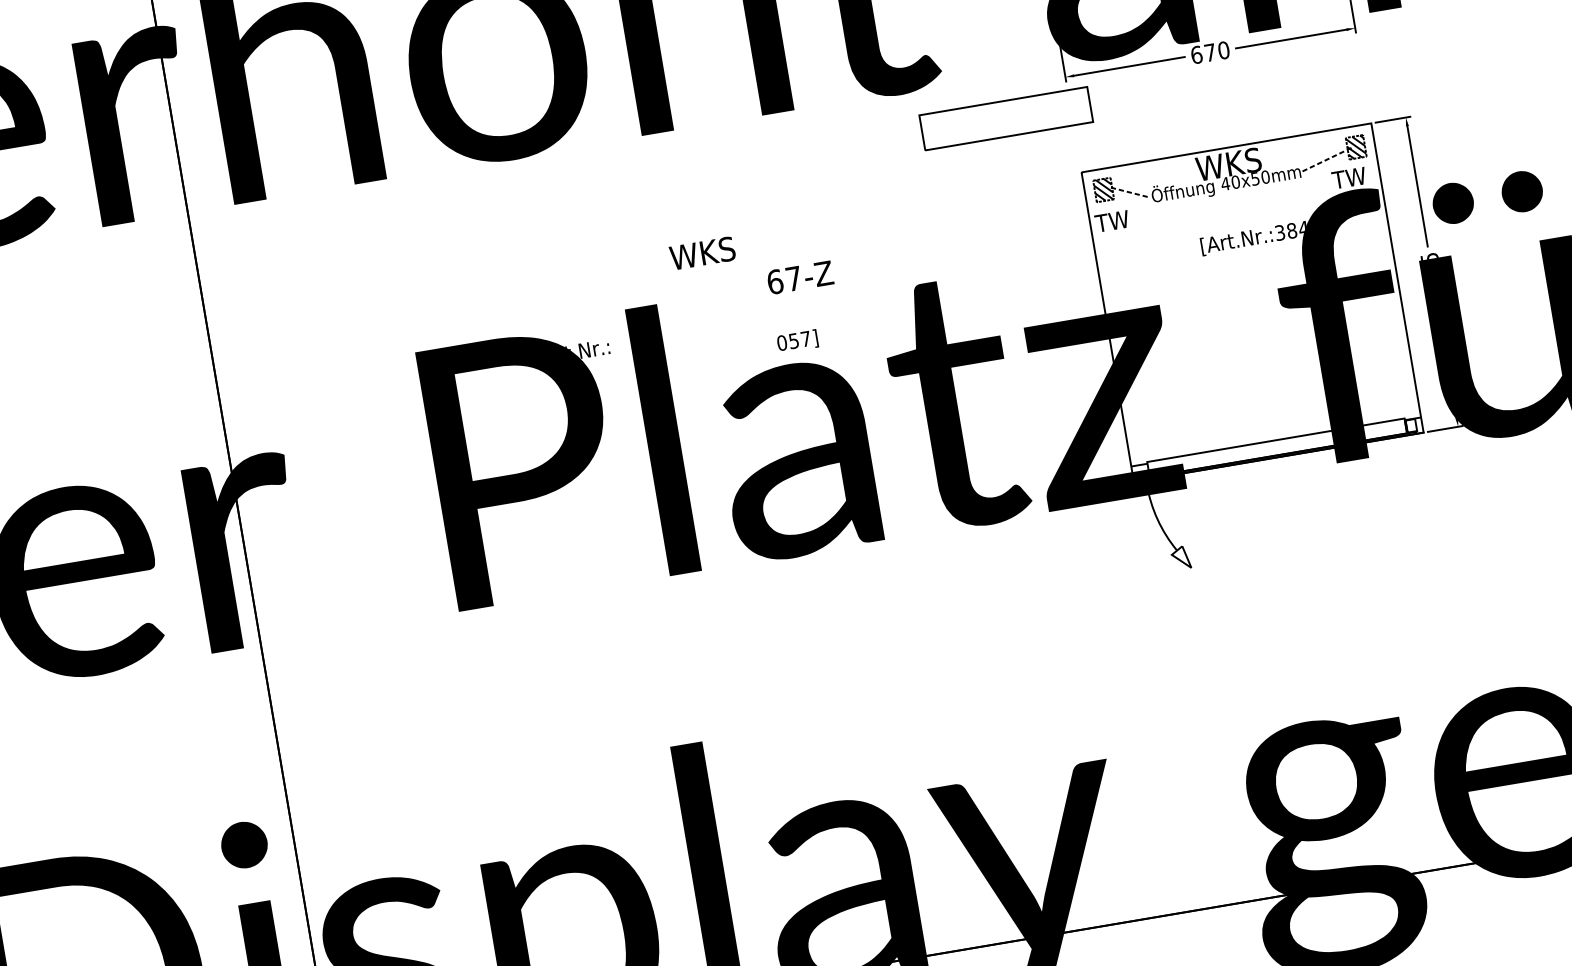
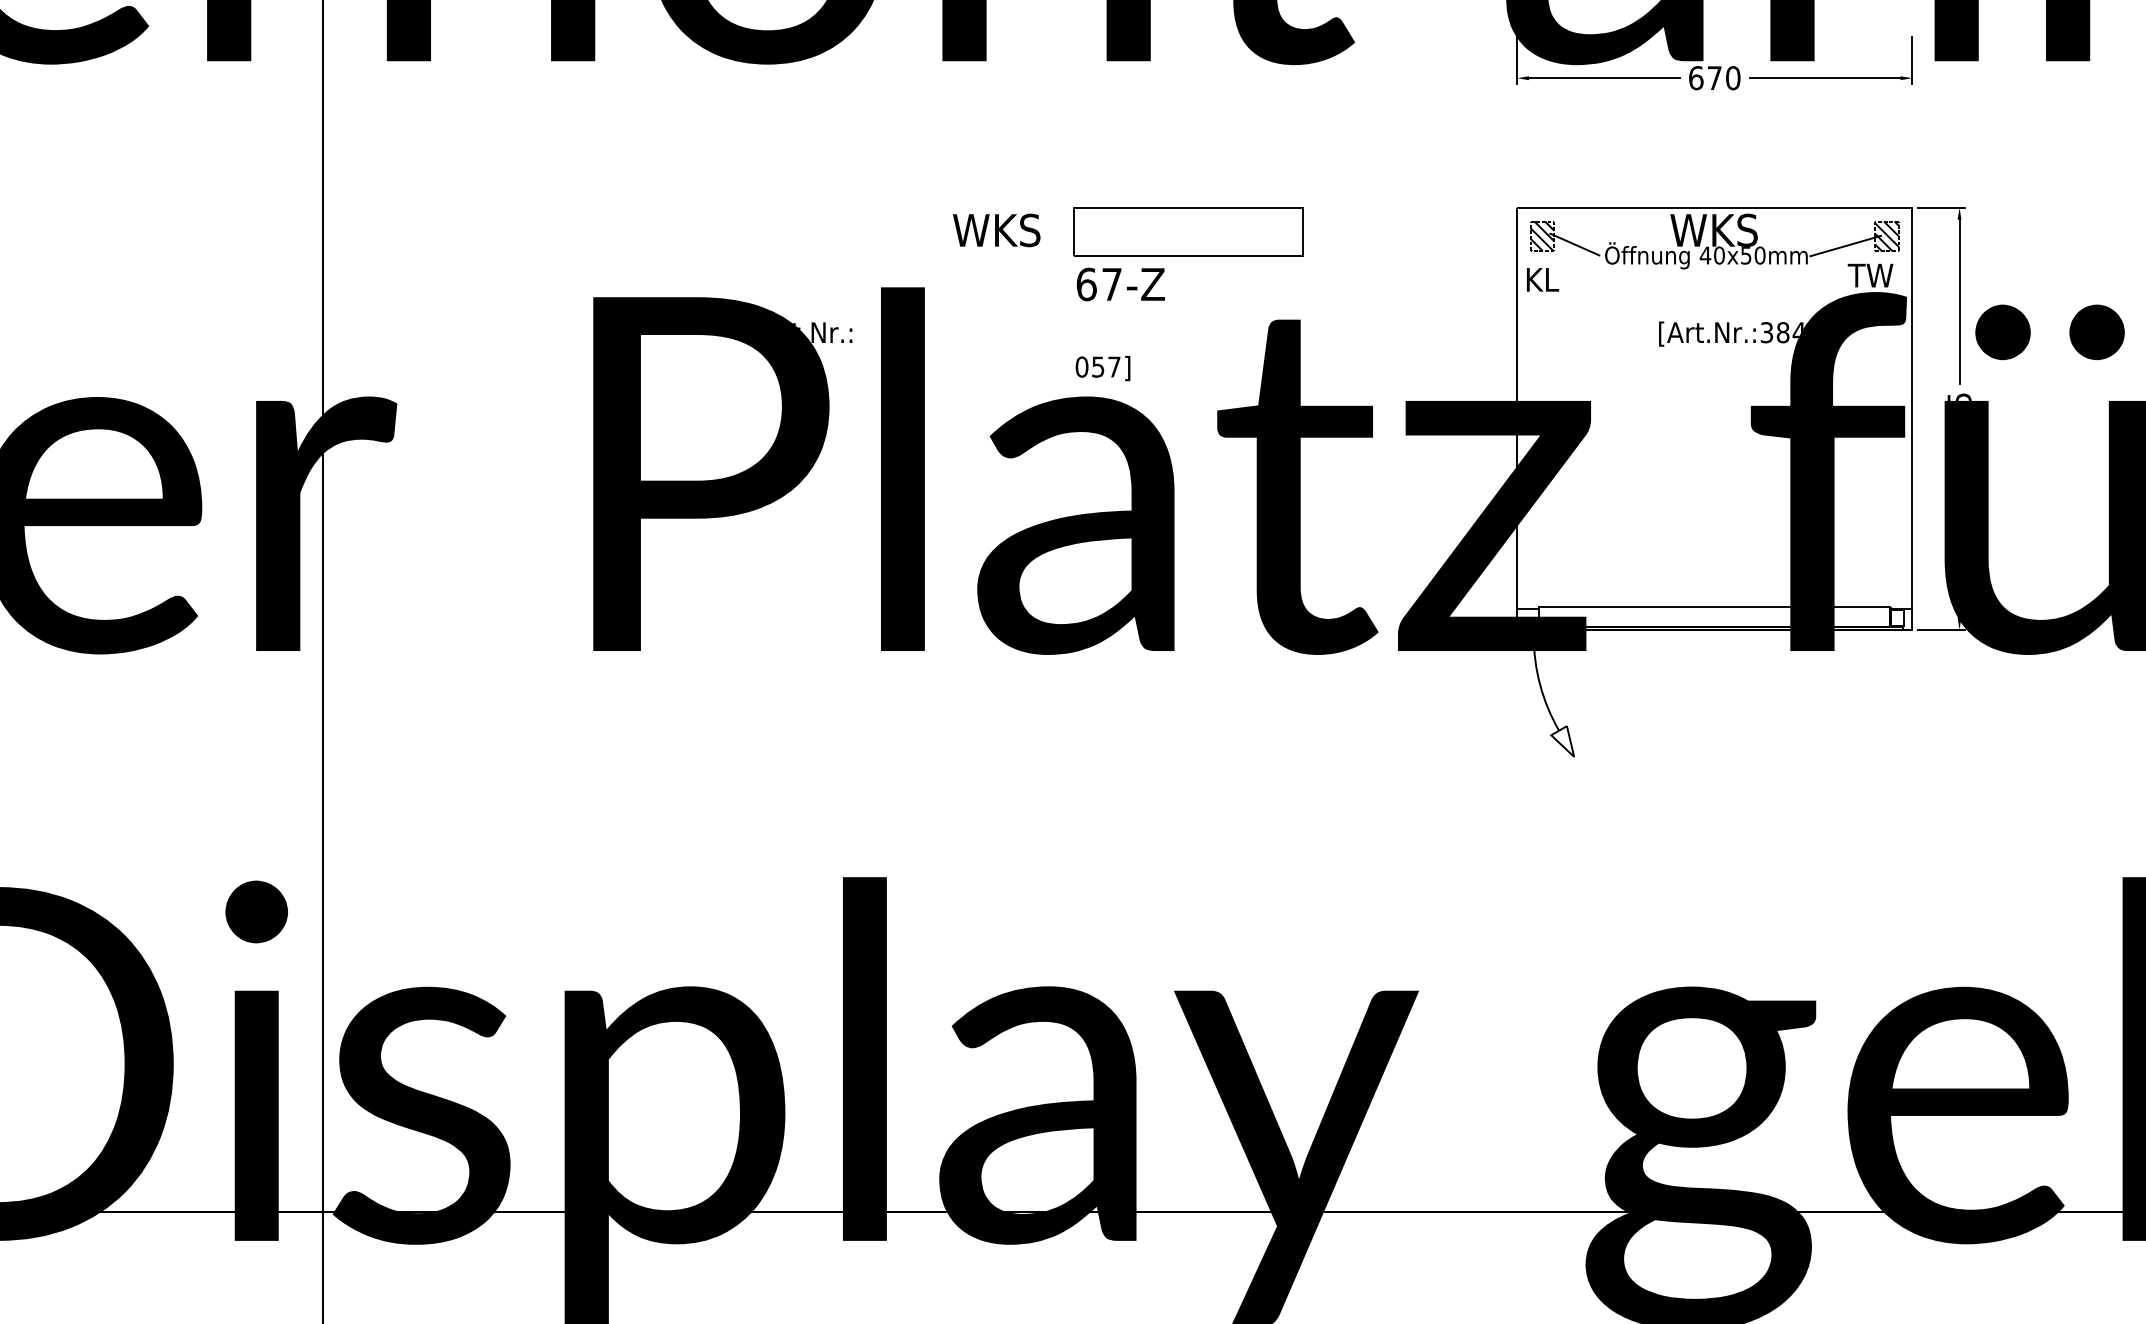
part: (1006, 118) -> (1188, 231), moved
line: (1327, 159) -> (1845, 246), dashed -> solid
line: (1128, 192) -> (1574, 244), dashed -> solid
text: (1111, 221) -> (1546, 279), TW -> KL

